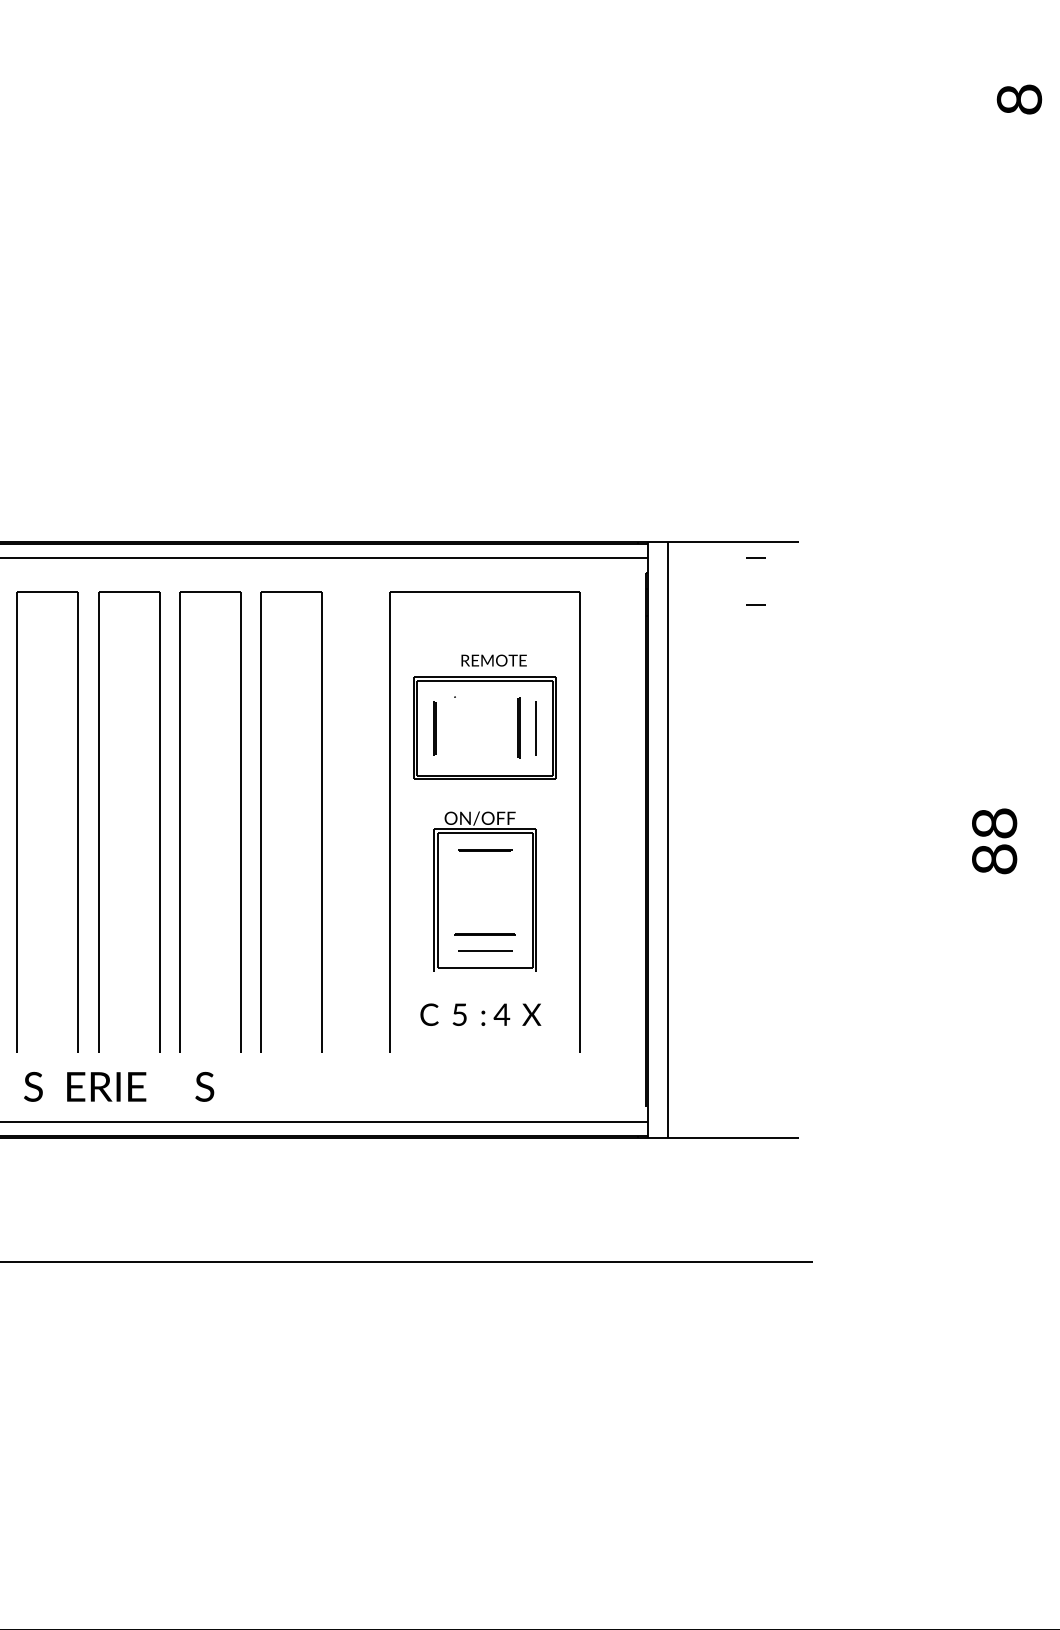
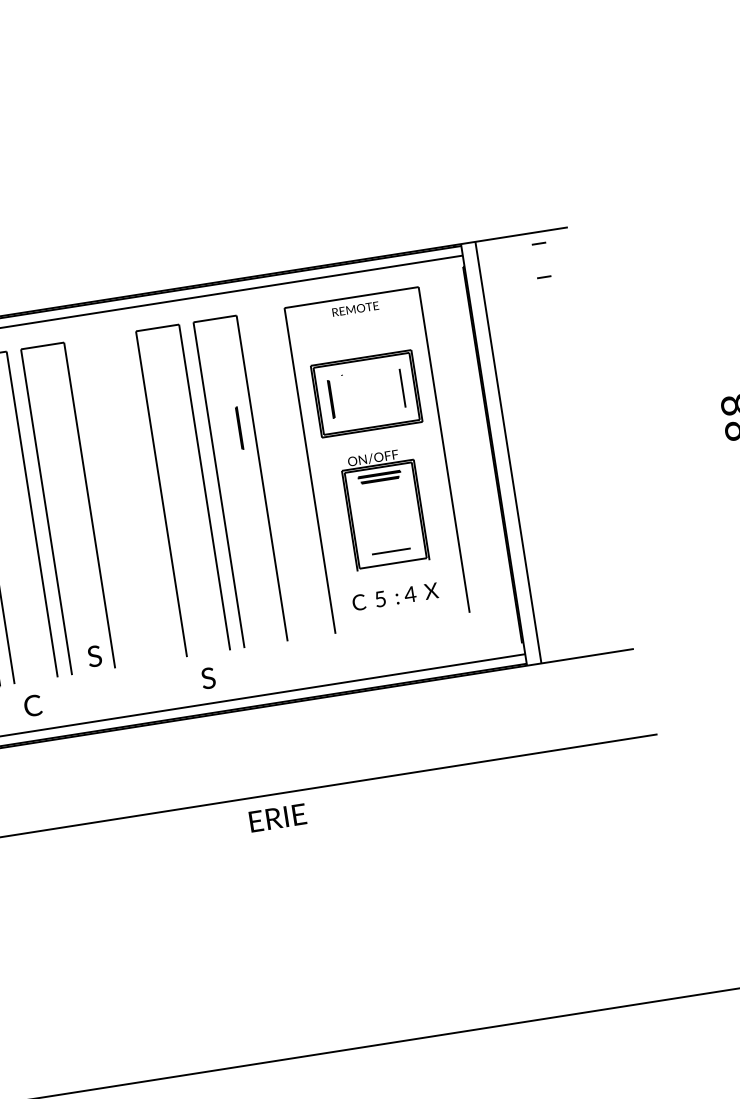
text: (493, 660) -> (355, 309), moved
line: (518, 727) -> (239, 427), moved
part: (99, 821) -> (104, 502), removed
line: (484, 934) -> (378, 474), moved
text: (33, 1086) -> (94, 656), moved
text: (106, 1086) -> (277, 817), moved

